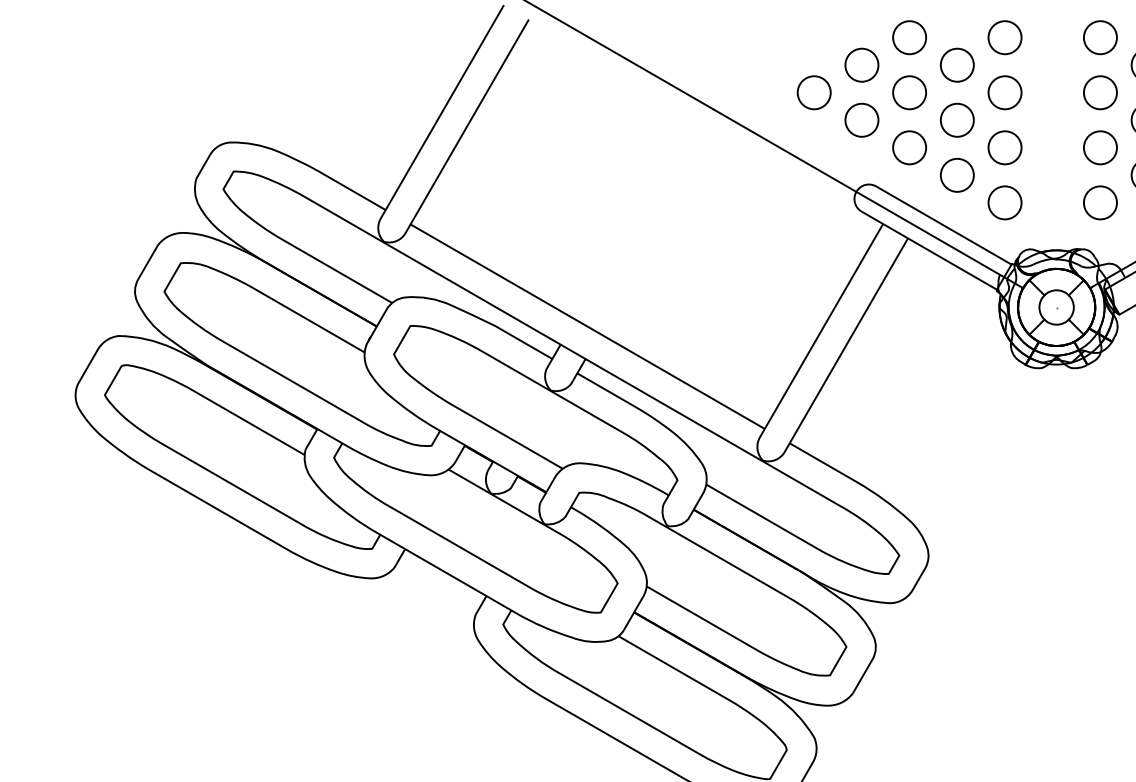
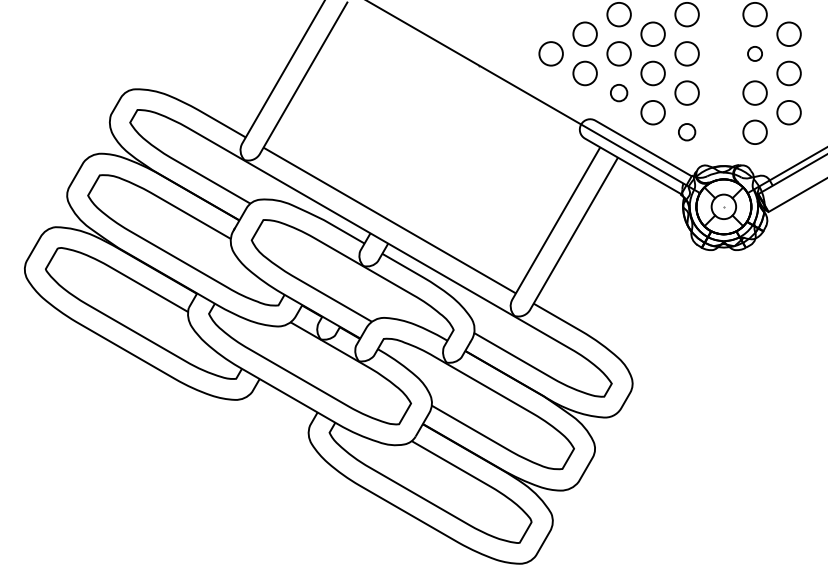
circle: (1099, 92) -> (754, 53), size x0.6
circle: (908, 146) -> (618, 92), size x0.7
circle: (1004, 201) -> (686, 131), size x0.7

